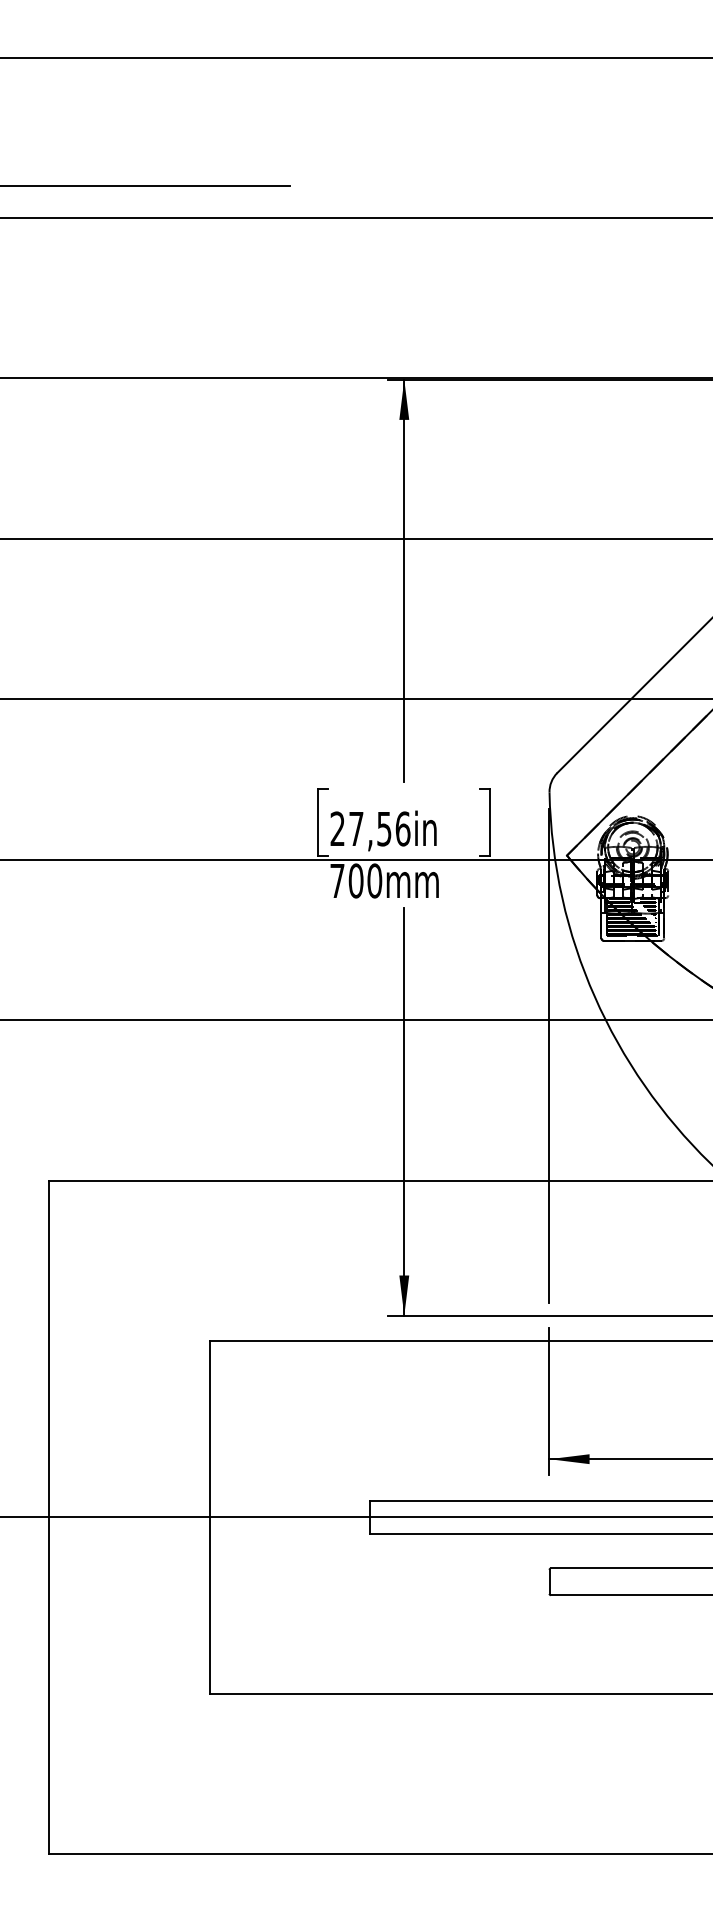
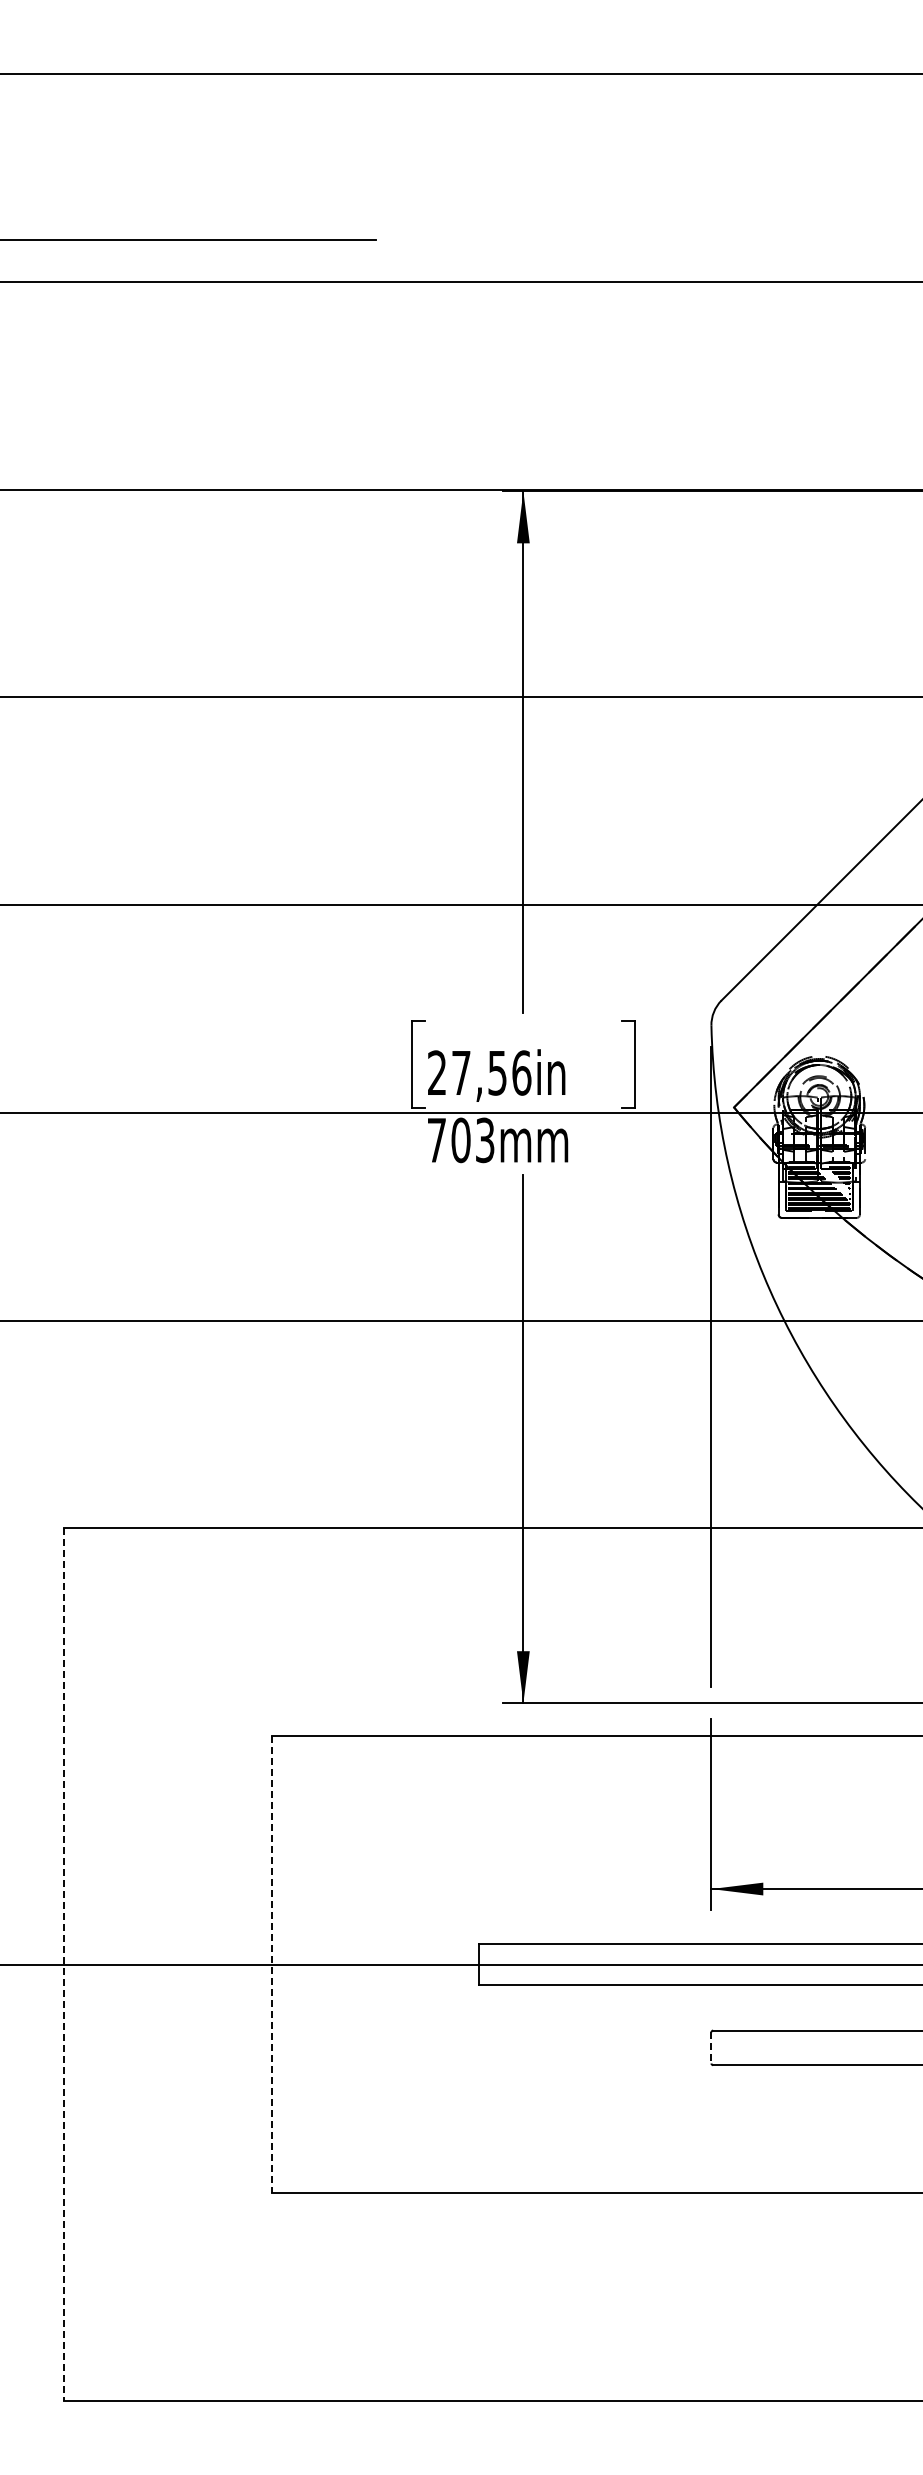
text: (374, 881) -> (484, 1140), 700mm -> 703mm
line: (49, 1518) -> (63, 1965), solid -> dashed
line: (209, 1518) -> (271, 1965), solid -> dashed
line: (549, 1581) -> (711, 2047), solid -> dashed

